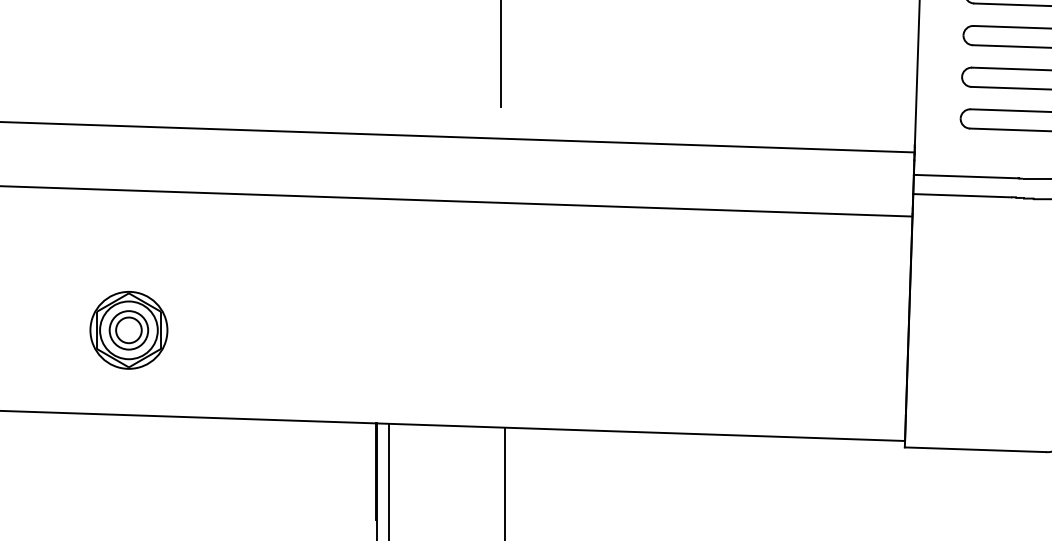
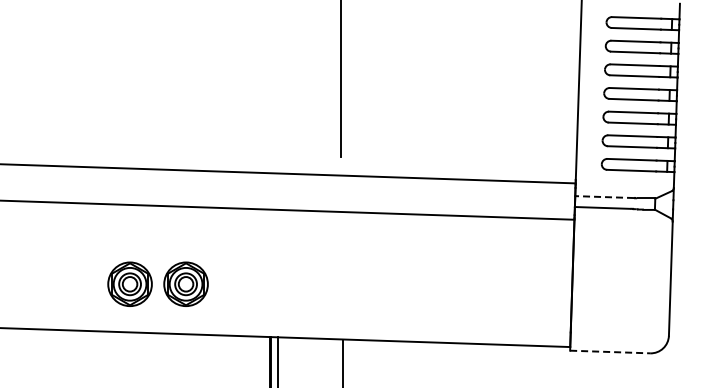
line: (965, 177) -> (604, 197), solid -> dashed
part: (226, 328) -> (185, 283), added
line: (976, 450) -> (610, 352), solid -> dashed

